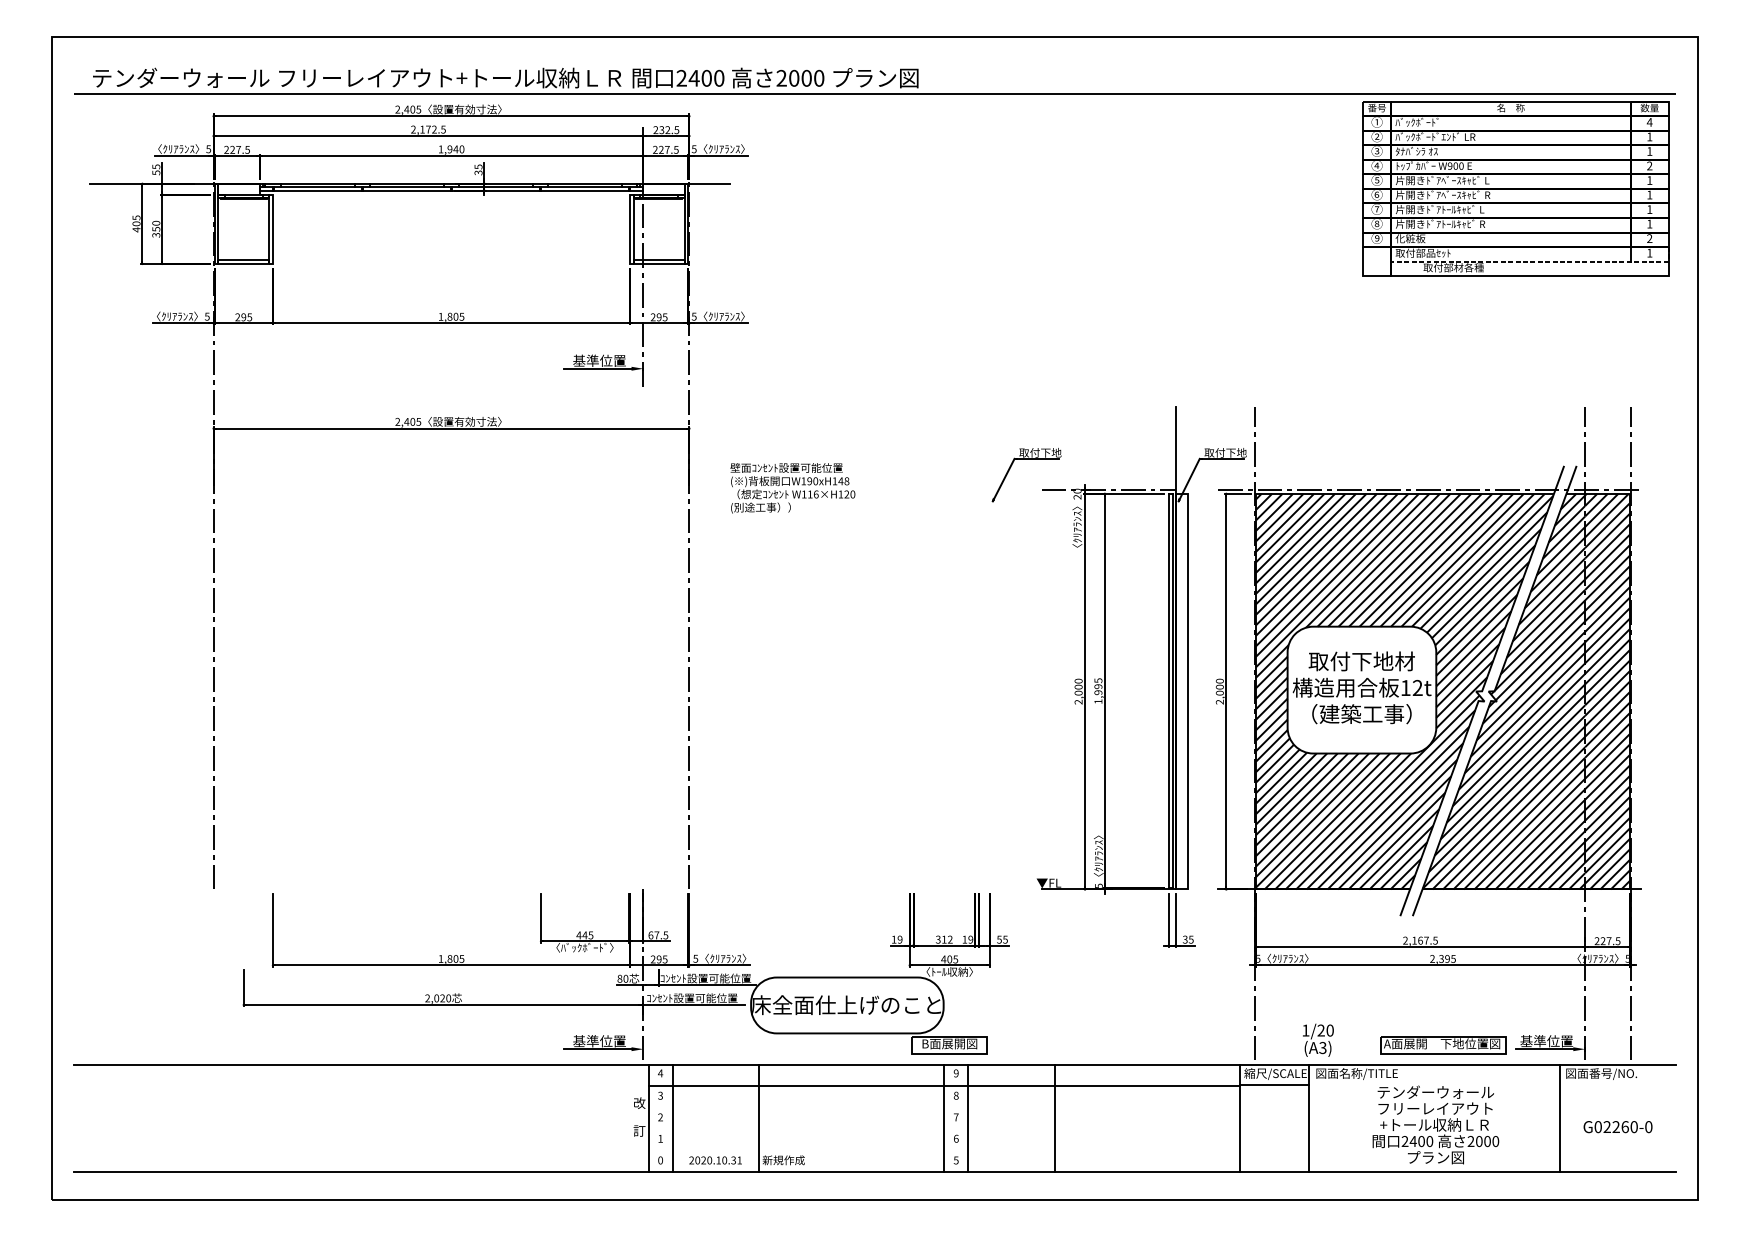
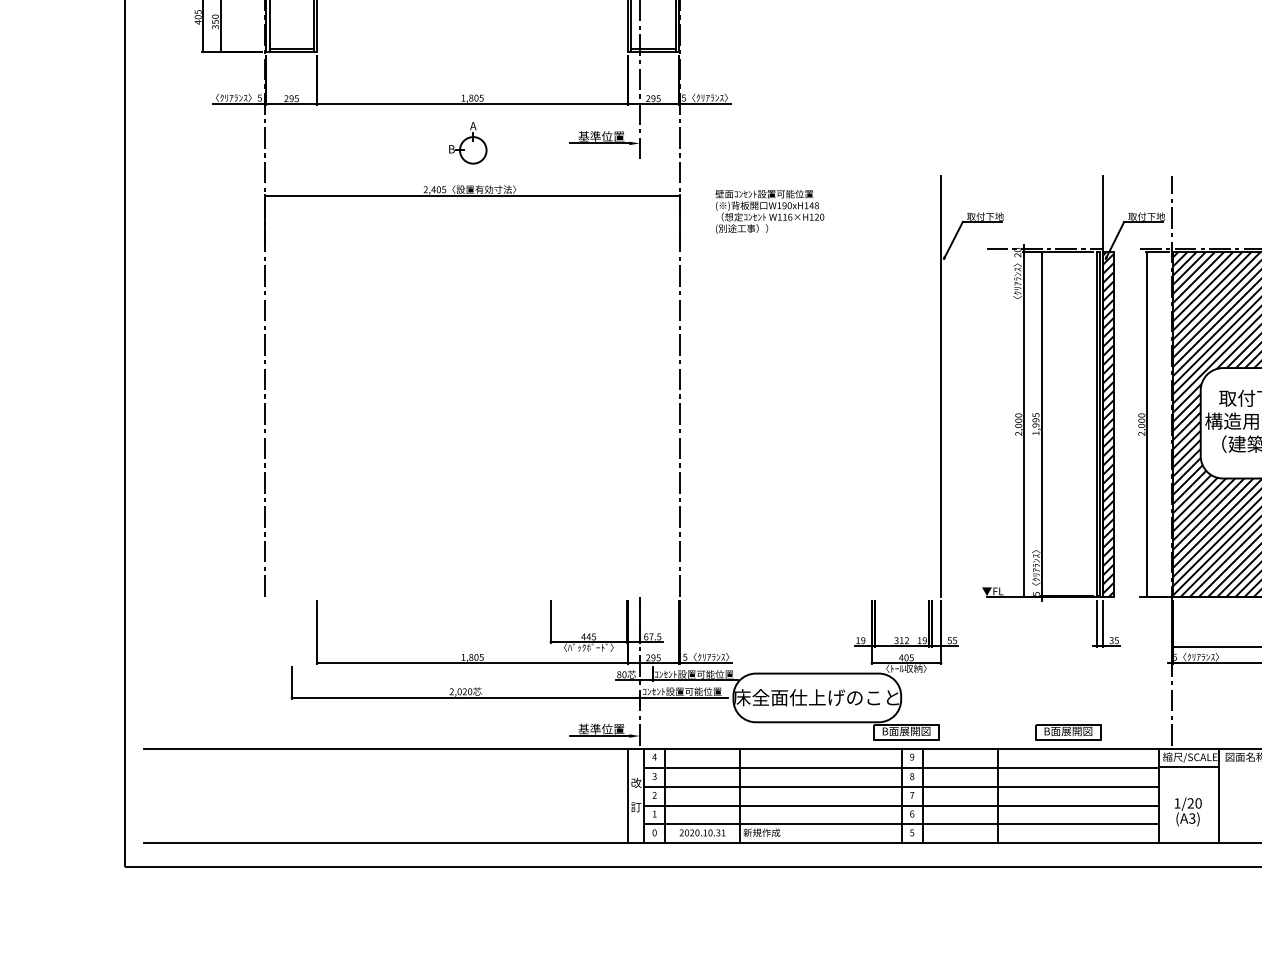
part: (446, 368) -> (468, 143), added
text: (792, 488) -> (769, 212), moved
line: (989, 647) -> (941, 386), added
hatch: (1181, 691) -> (1108, 424), added
text: (1318, 1039) -> (1188, 811), moved
part: (1135, 1045) -> (1068, 732), added
line: (944, 1107) -> (901, 786), added
line: (630, 1118) -> (628, 796), added
line: (944, 1129) -> (901, 805), added
line: (944, 1150) -> (901, 824), added

